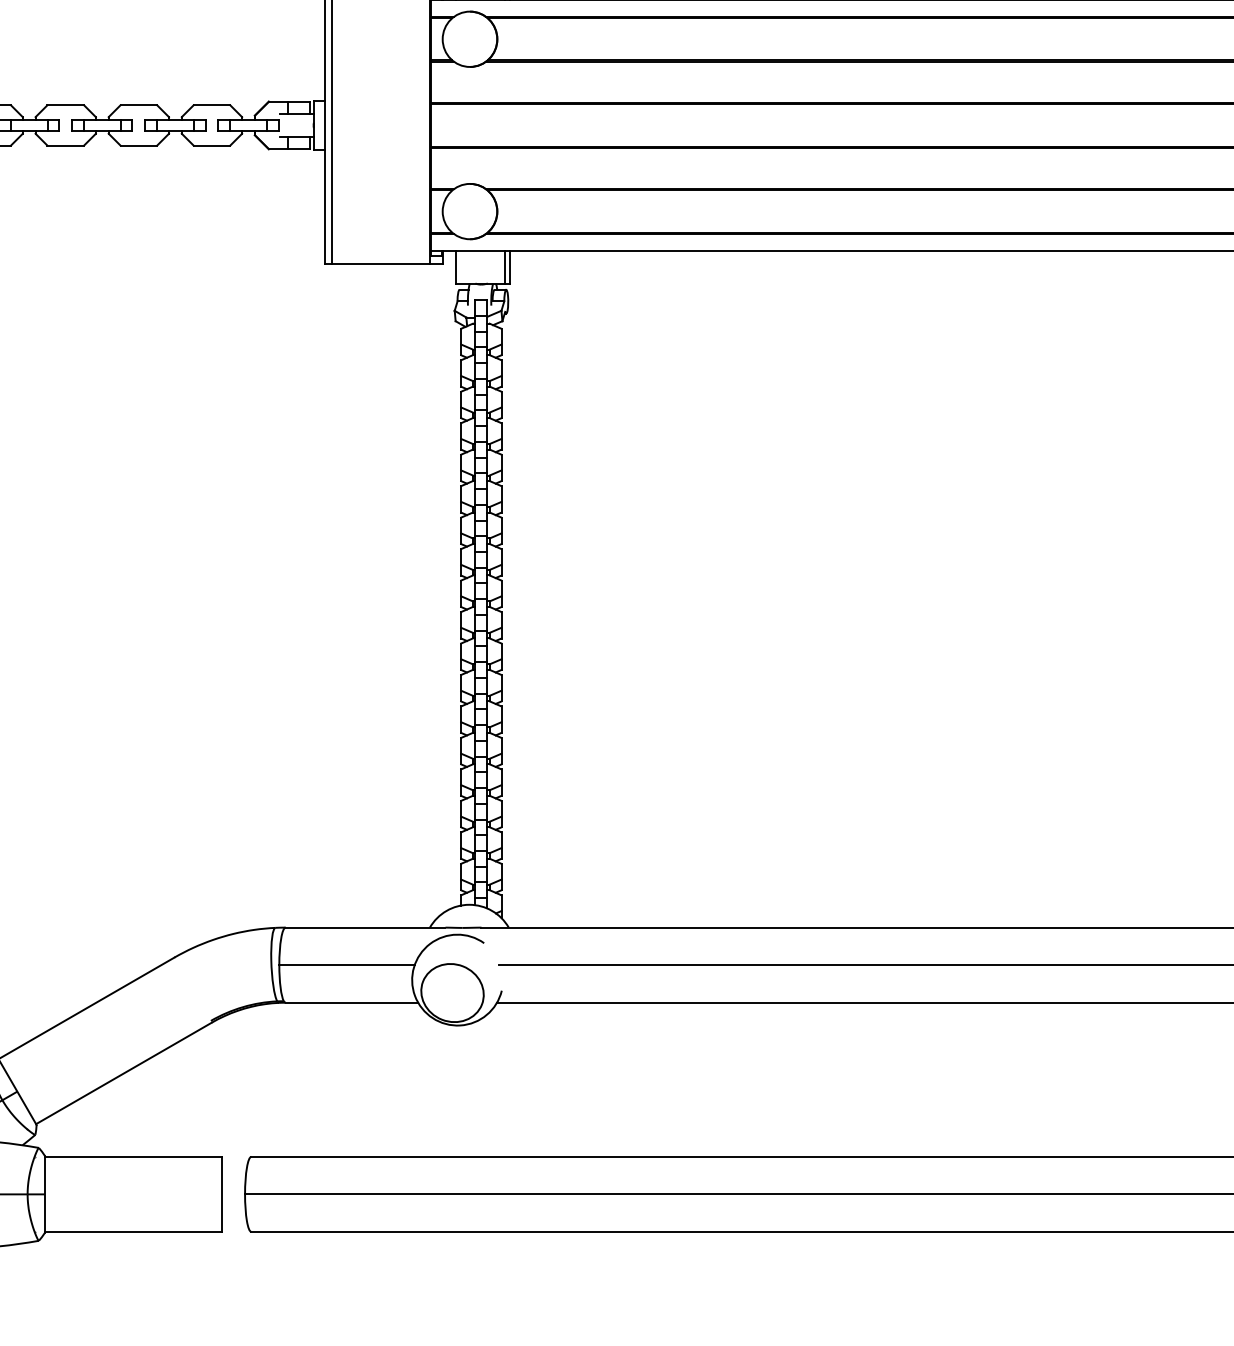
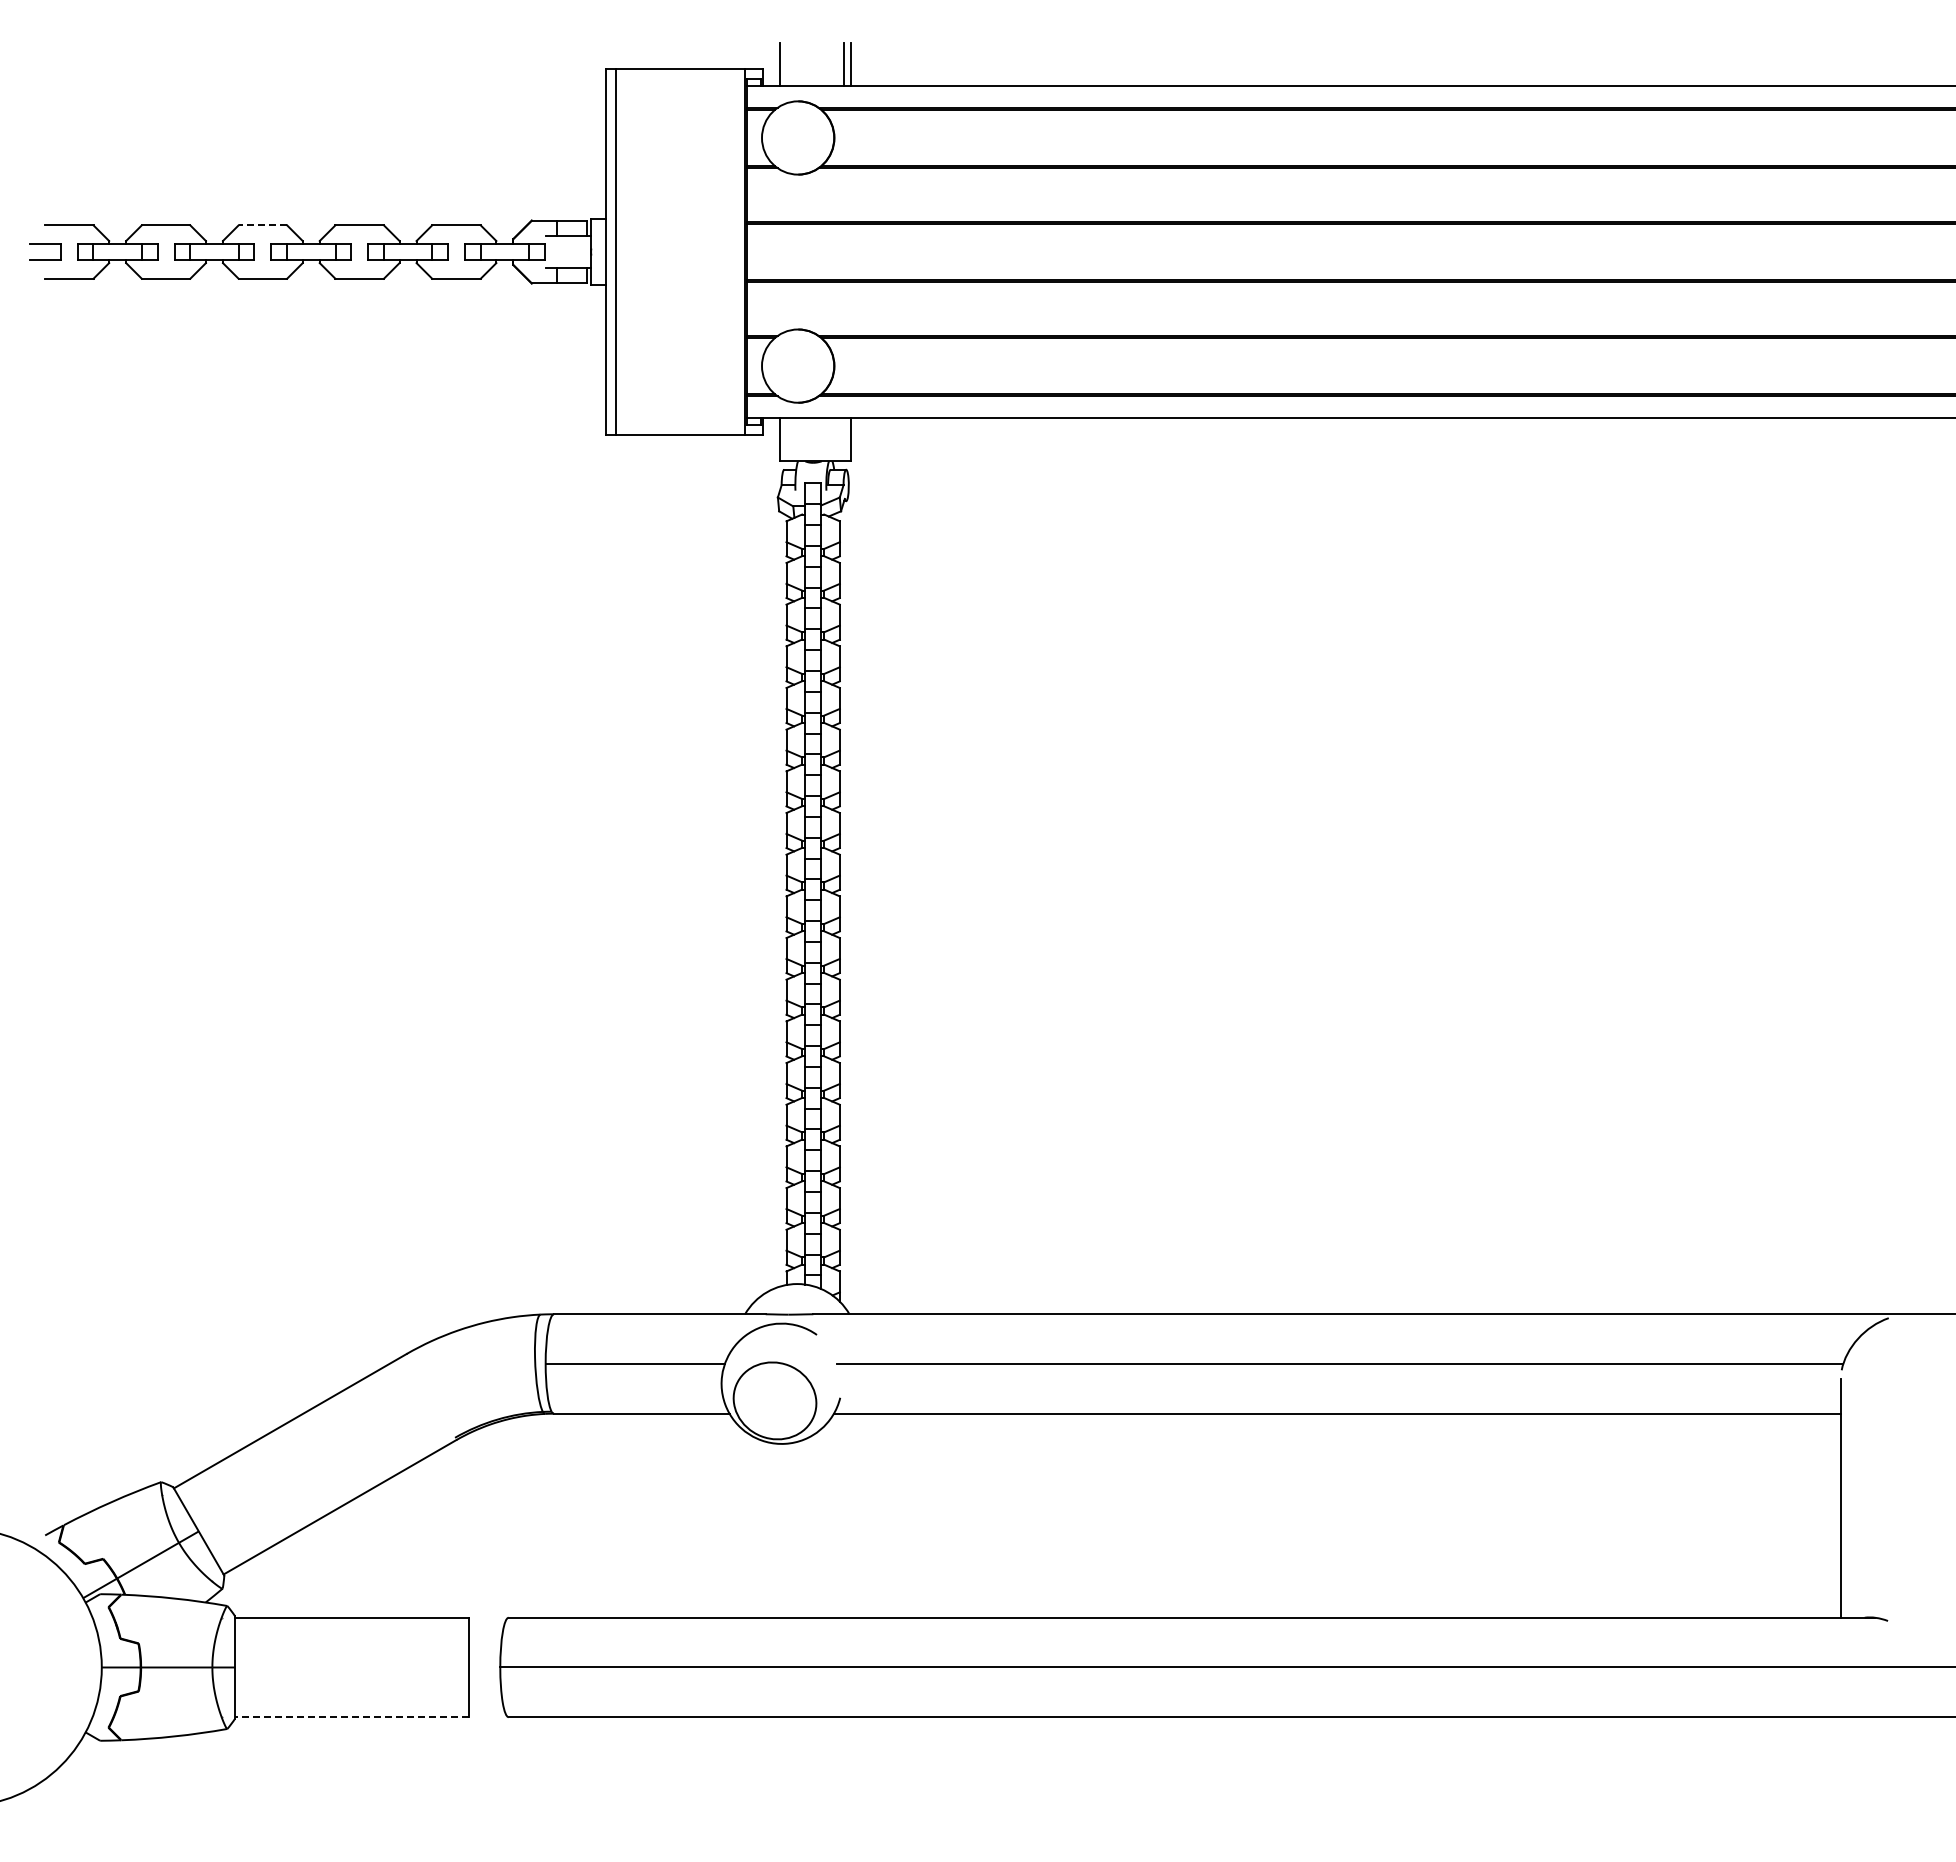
line: (65, 105) -> (262, 225), solid -> dashed
line: (505, 267) -> (844, 439), removed
line: (133, 1232) -> (352, 1717), solid -> dashed

